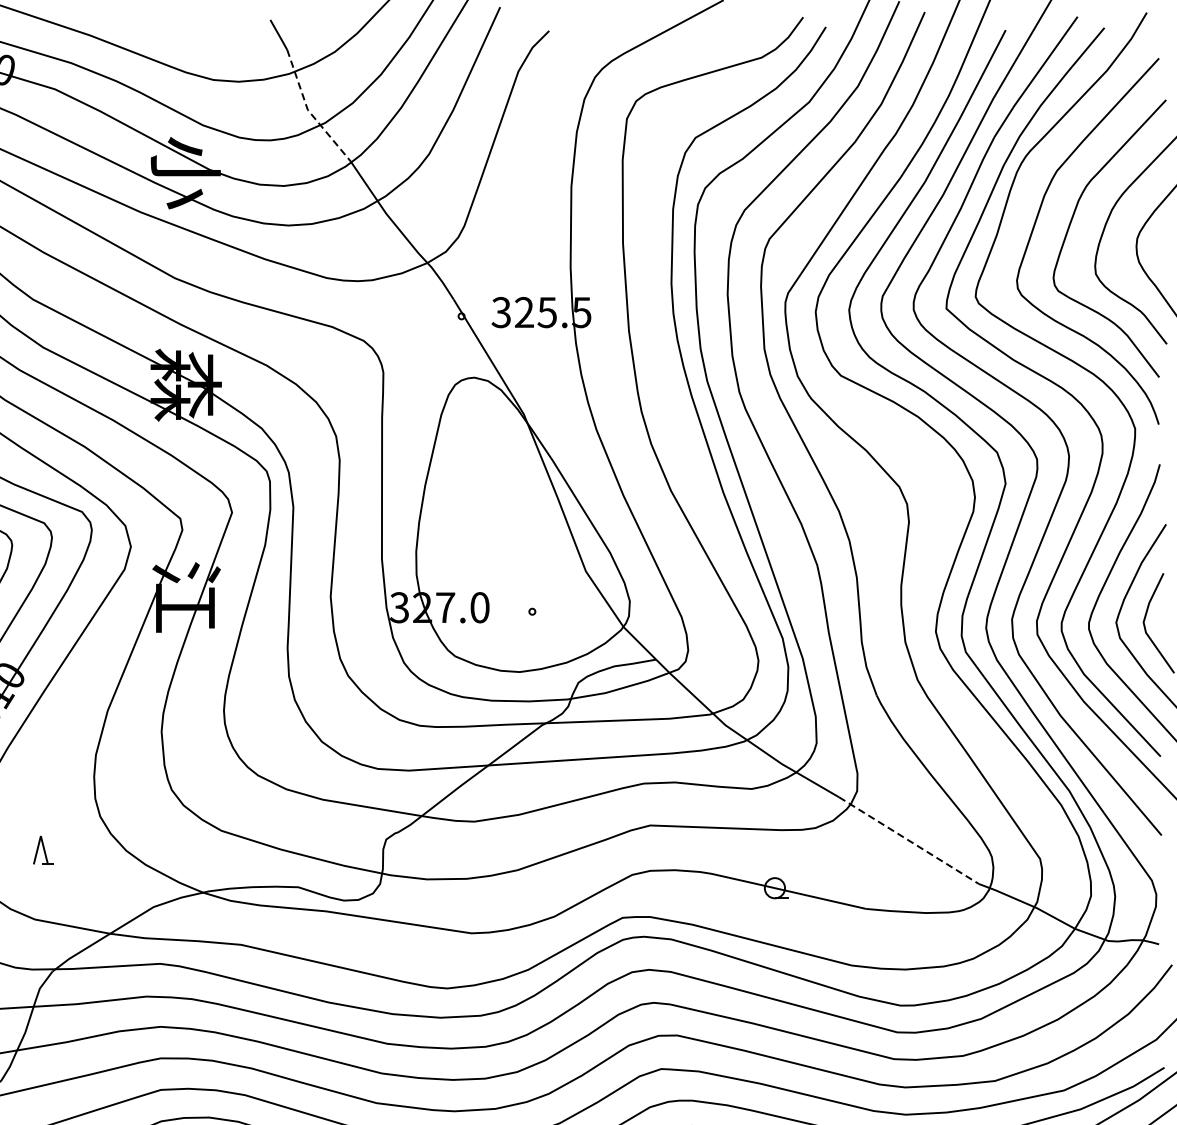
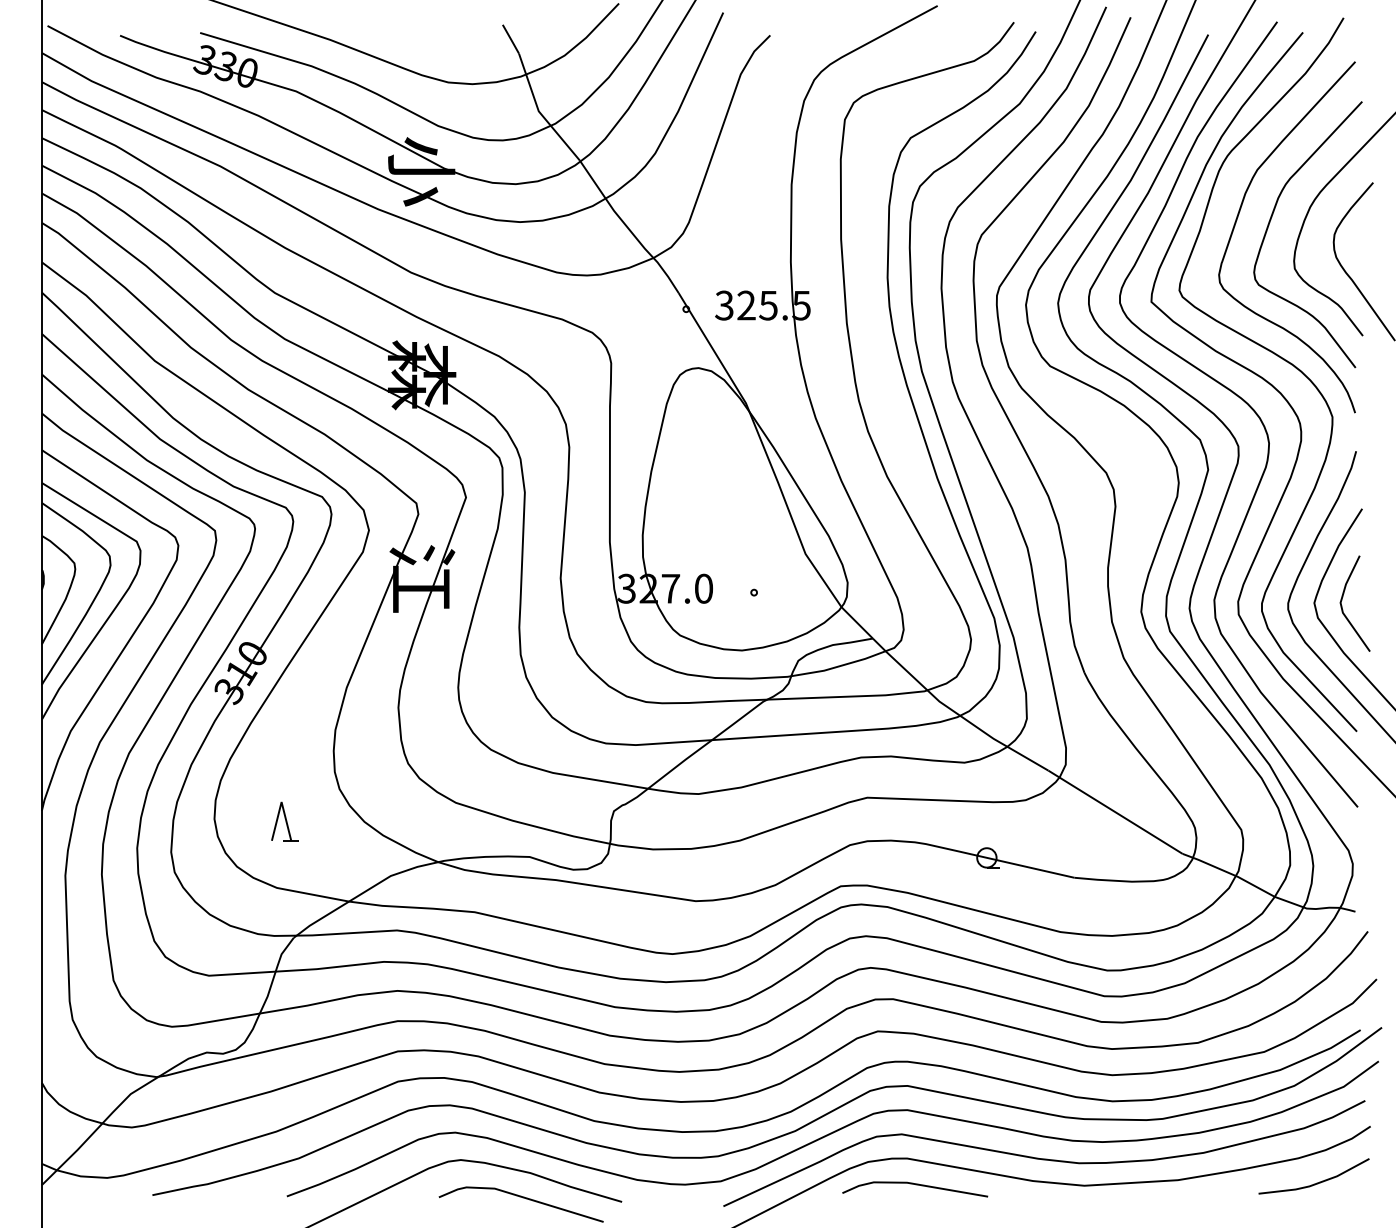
line: (308, 111) -> (539, 112), dashed -> solid
line: (909, 840) -> (1115, 812), dashed -> solid
part: (42, 850) -> (284, 821), size x1.43

